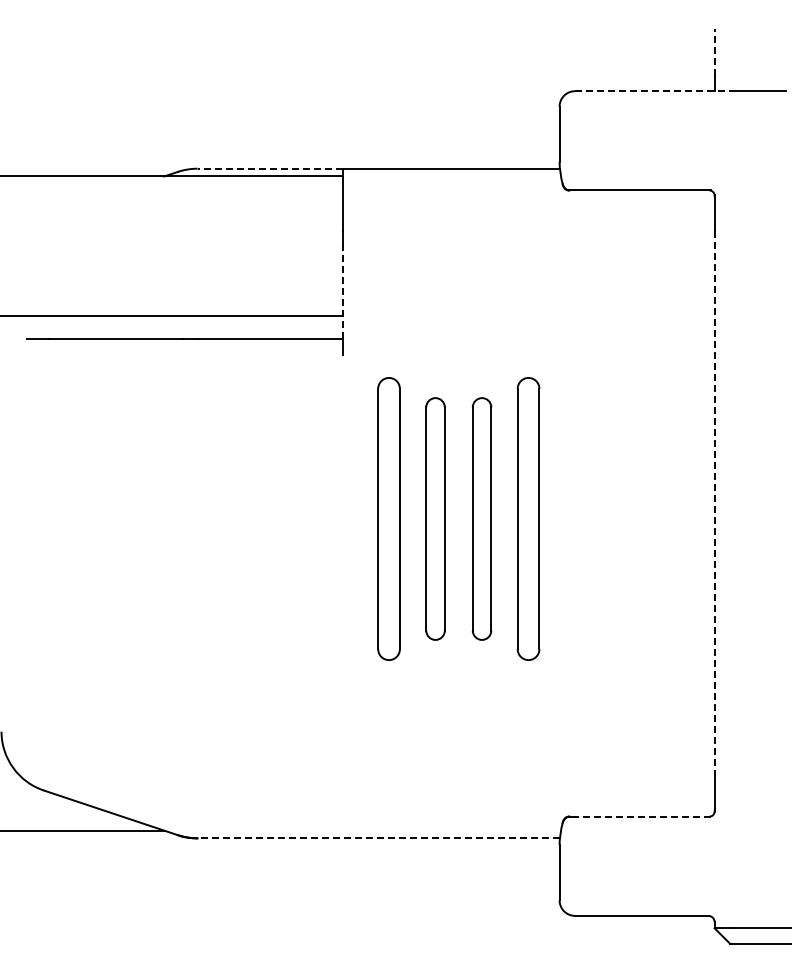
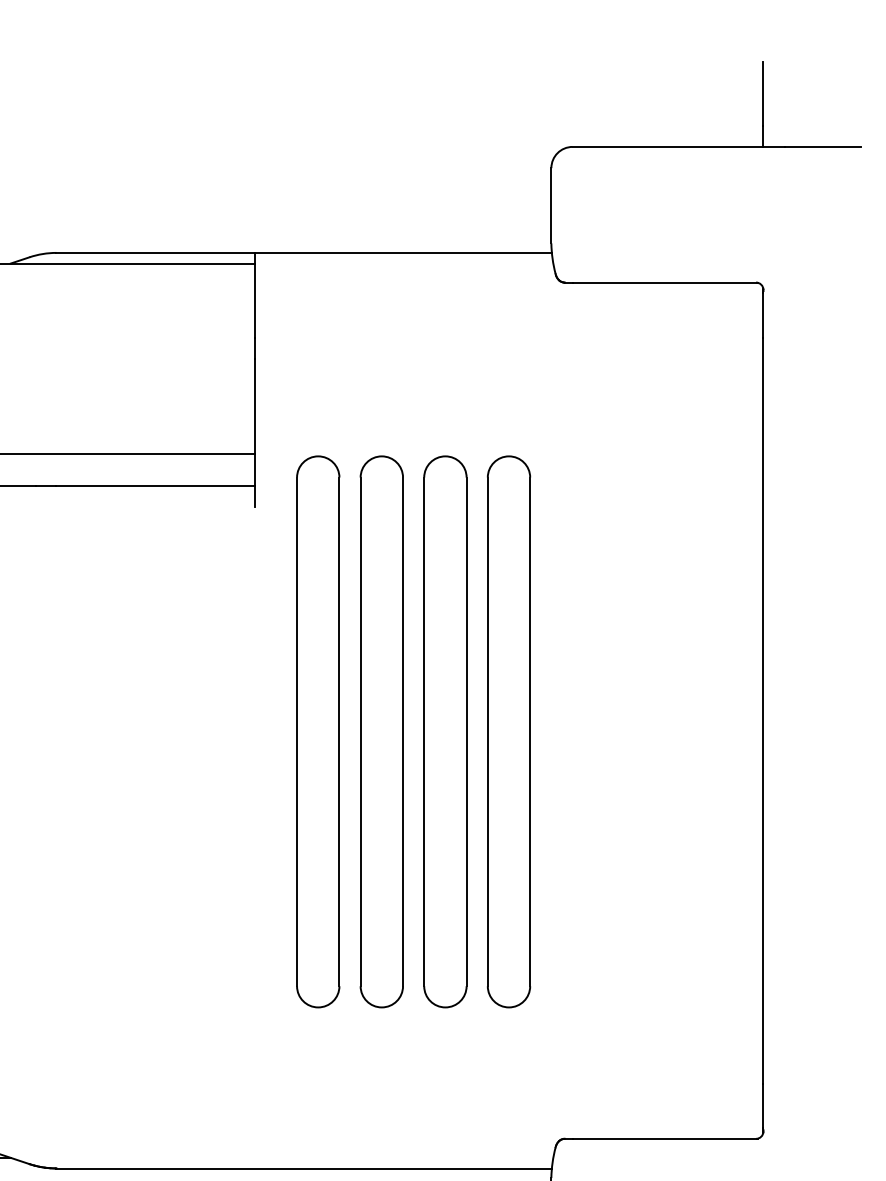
line: (714, 51) -> (763, 92), dashed -> solid
line: (652, 91) -> (678, 147), dashed -> solid
line: (269, 168) -> (154, 252), dashed -> solid
line: (342, 292) -> (254, 422), dashed -> solid
line: (714, 503) -> (763, 710), dashed -> solid
part: (388, 518) -> (317, 731), size x1.43
part: (435, 518) -> (381, 731), size x1.67
part: (481, 518) -> (444, 731), size x1.67
part: (528, 518) -> (508, 731), size x1.43
line: (642, 816) -> (664, 1138), dashed -> solid
line: (378, 838) -> (303, 1168), dashed -> solid

